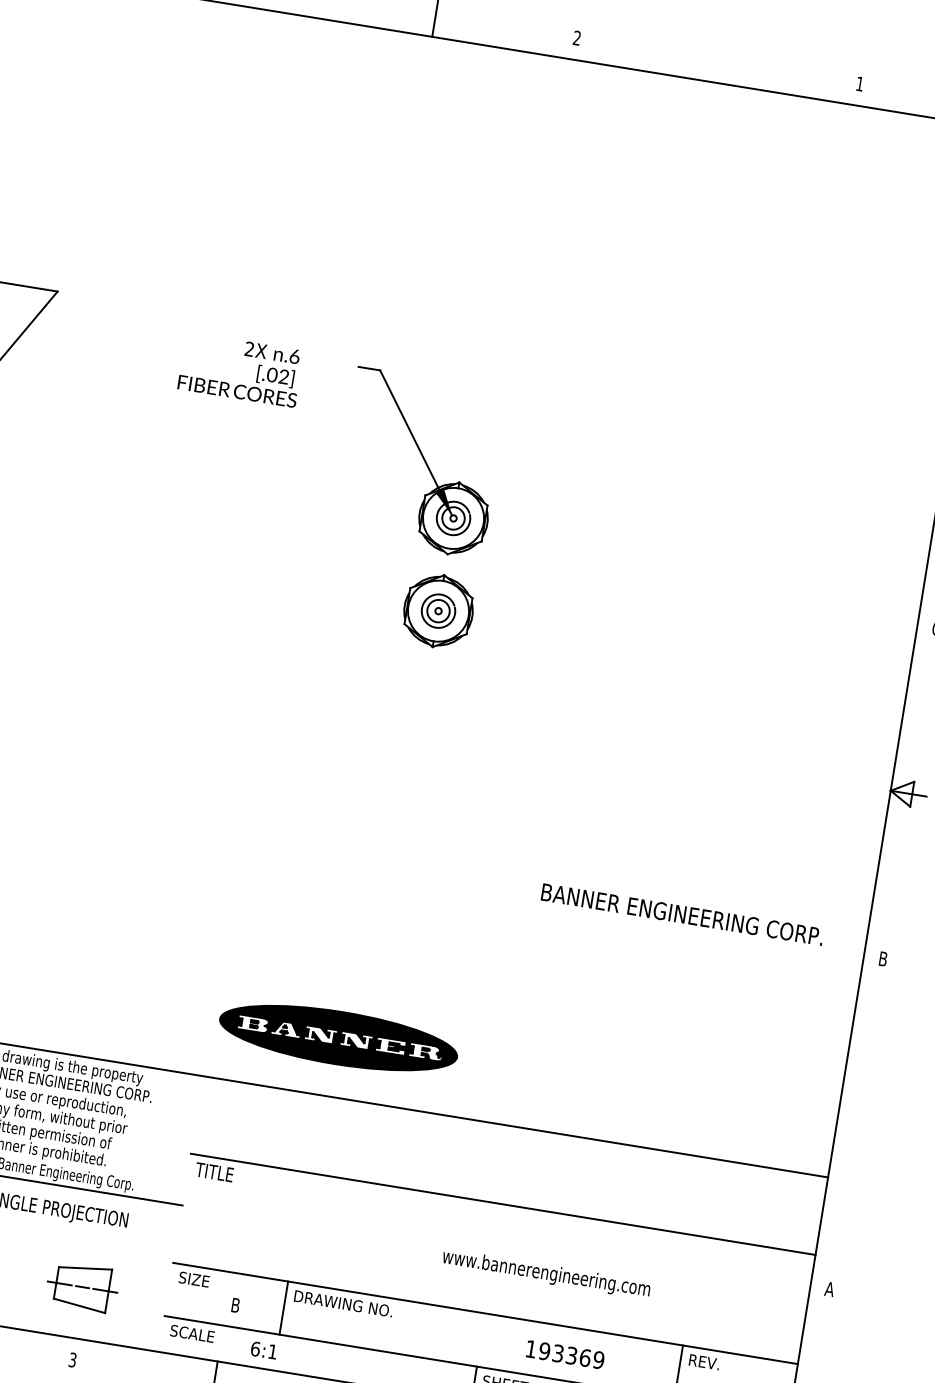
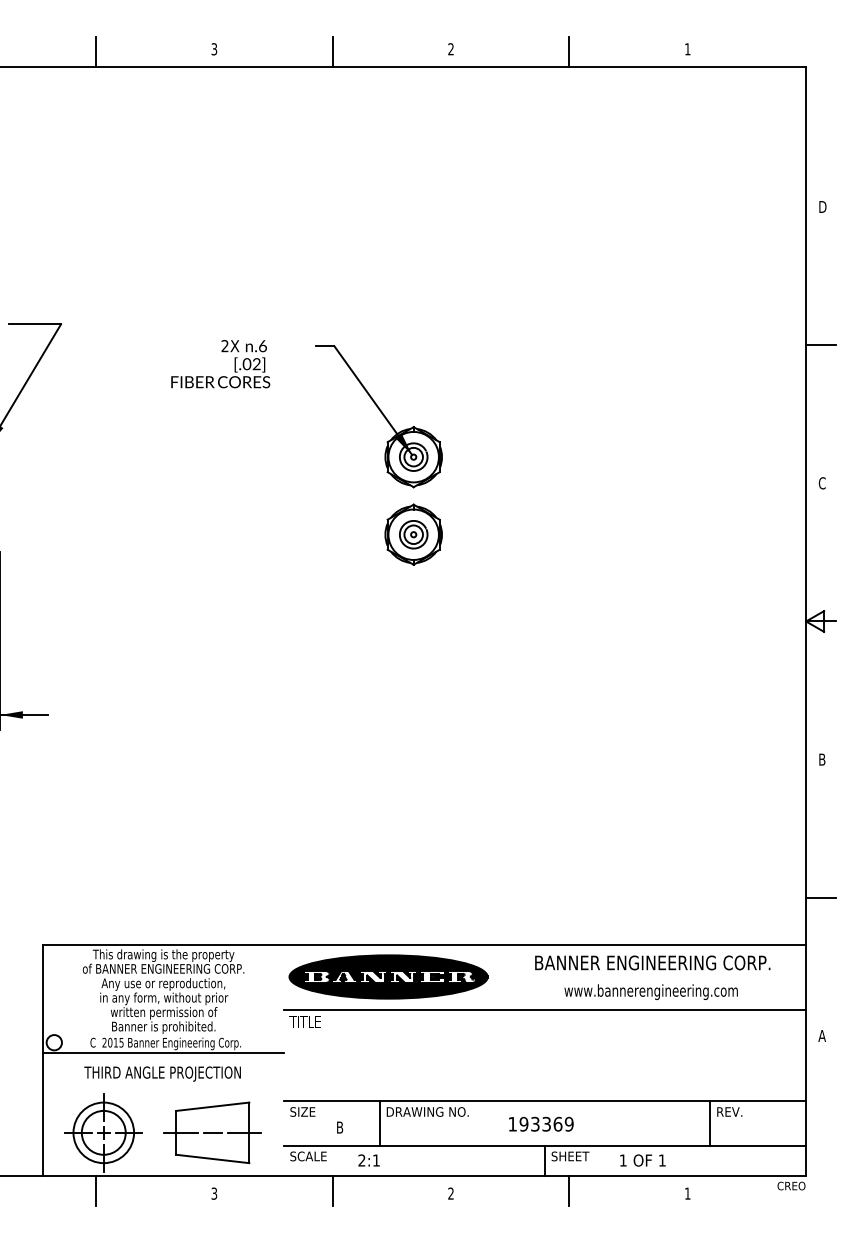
line: (718, 64) -> (569, 52), added
text: (682, 914) -> (652, 962), moved
part: (338, 1037) -> (388, 976), moved
line: (855, 1123) -> (821, 897), added
text: (545, 1273) -> (650, 991), moved
part: (82, 1286) -> (212, 1132), size x1.67
text: (255, 1348) -> (361, 1160), 6:1 -> 2:1
text: (565, 1353) -> (541, 1123), moved

